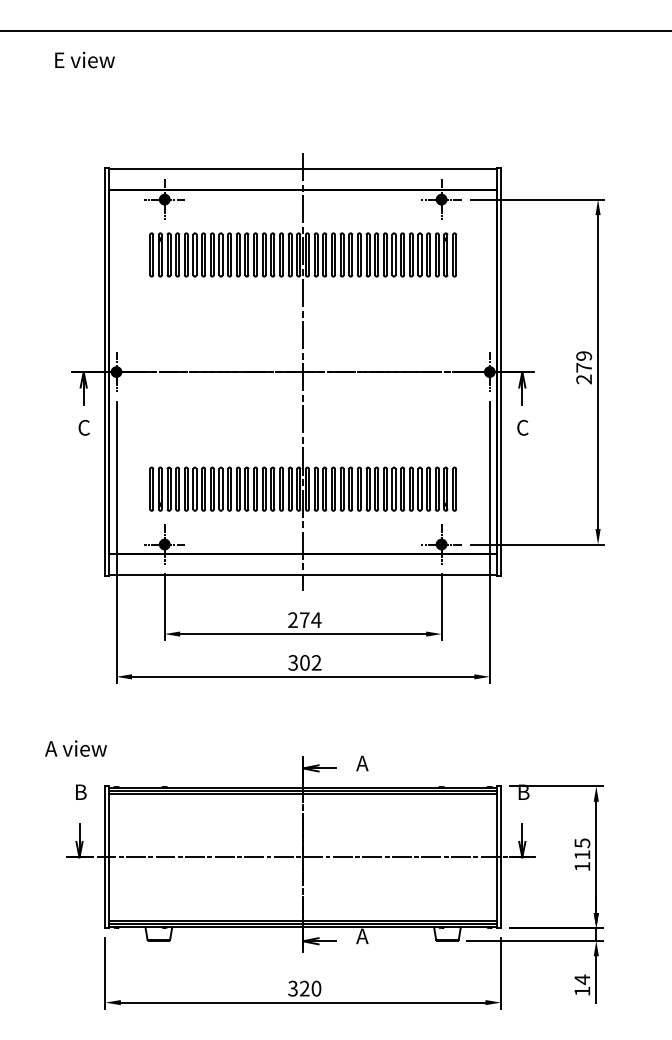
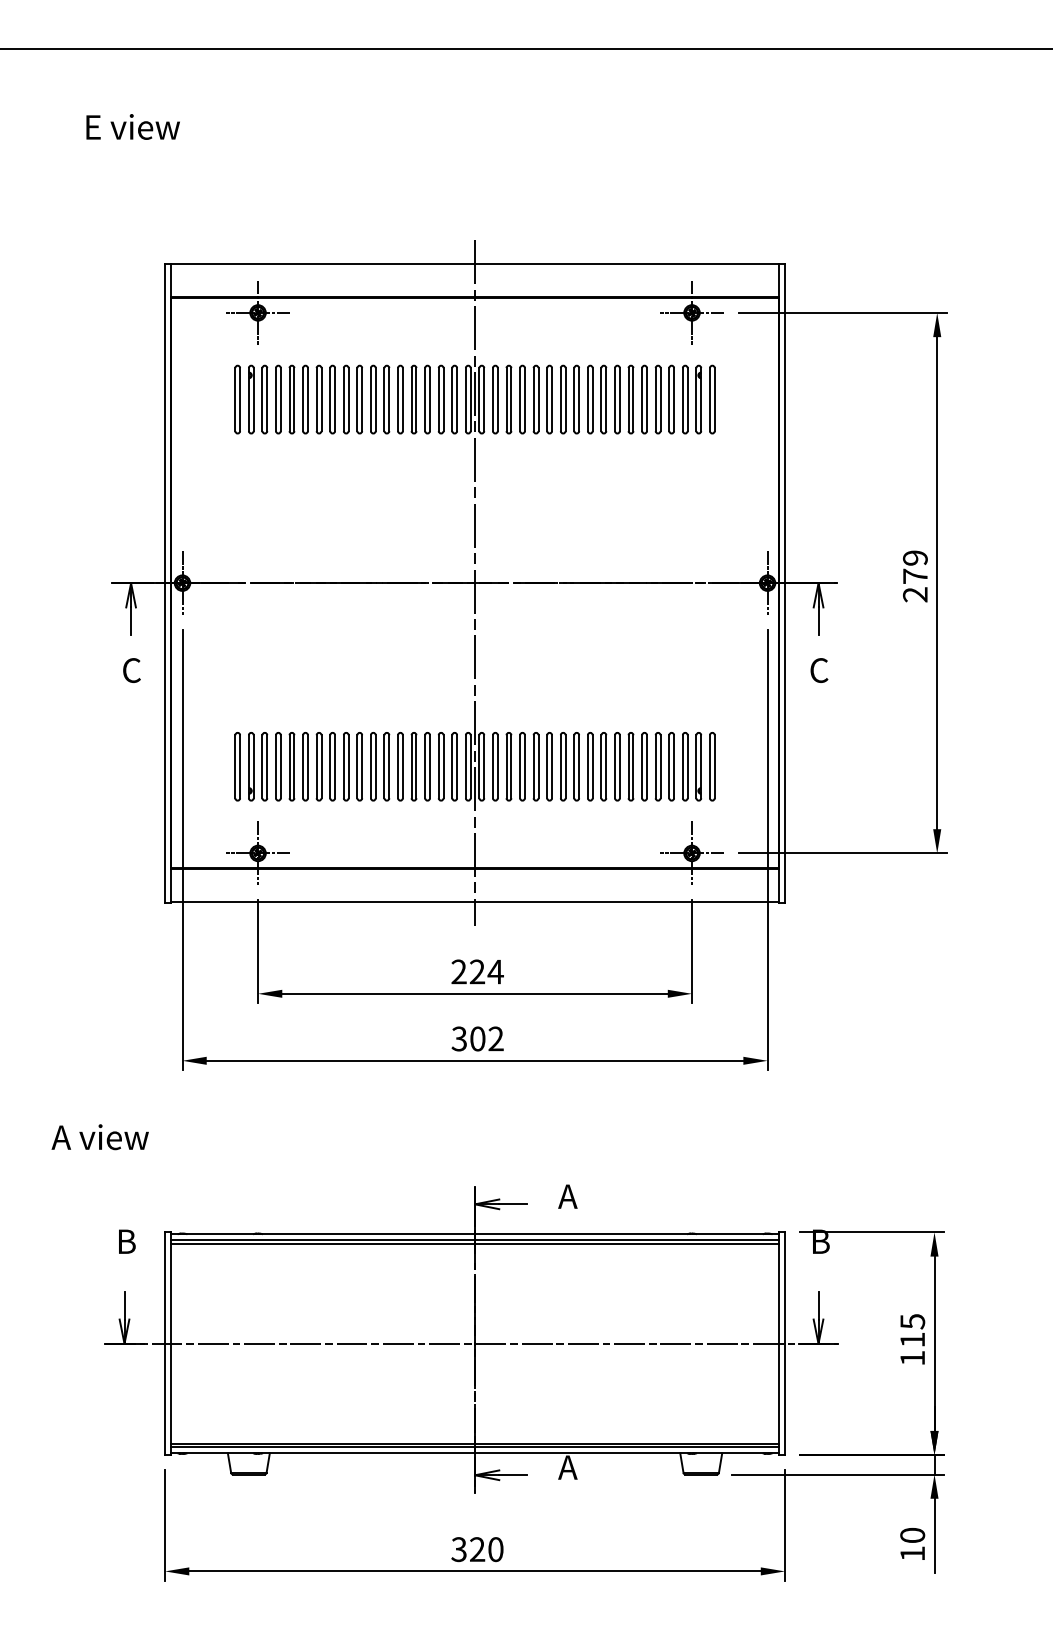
text: (84, 59) -> (132, 126), moved
text: (304, 619) -> (477, 970), 274 -> 224
text: (75, 748) -> (99, 1137), moved
text: (582, 979) -> (912, 1535), 14 -> 10

